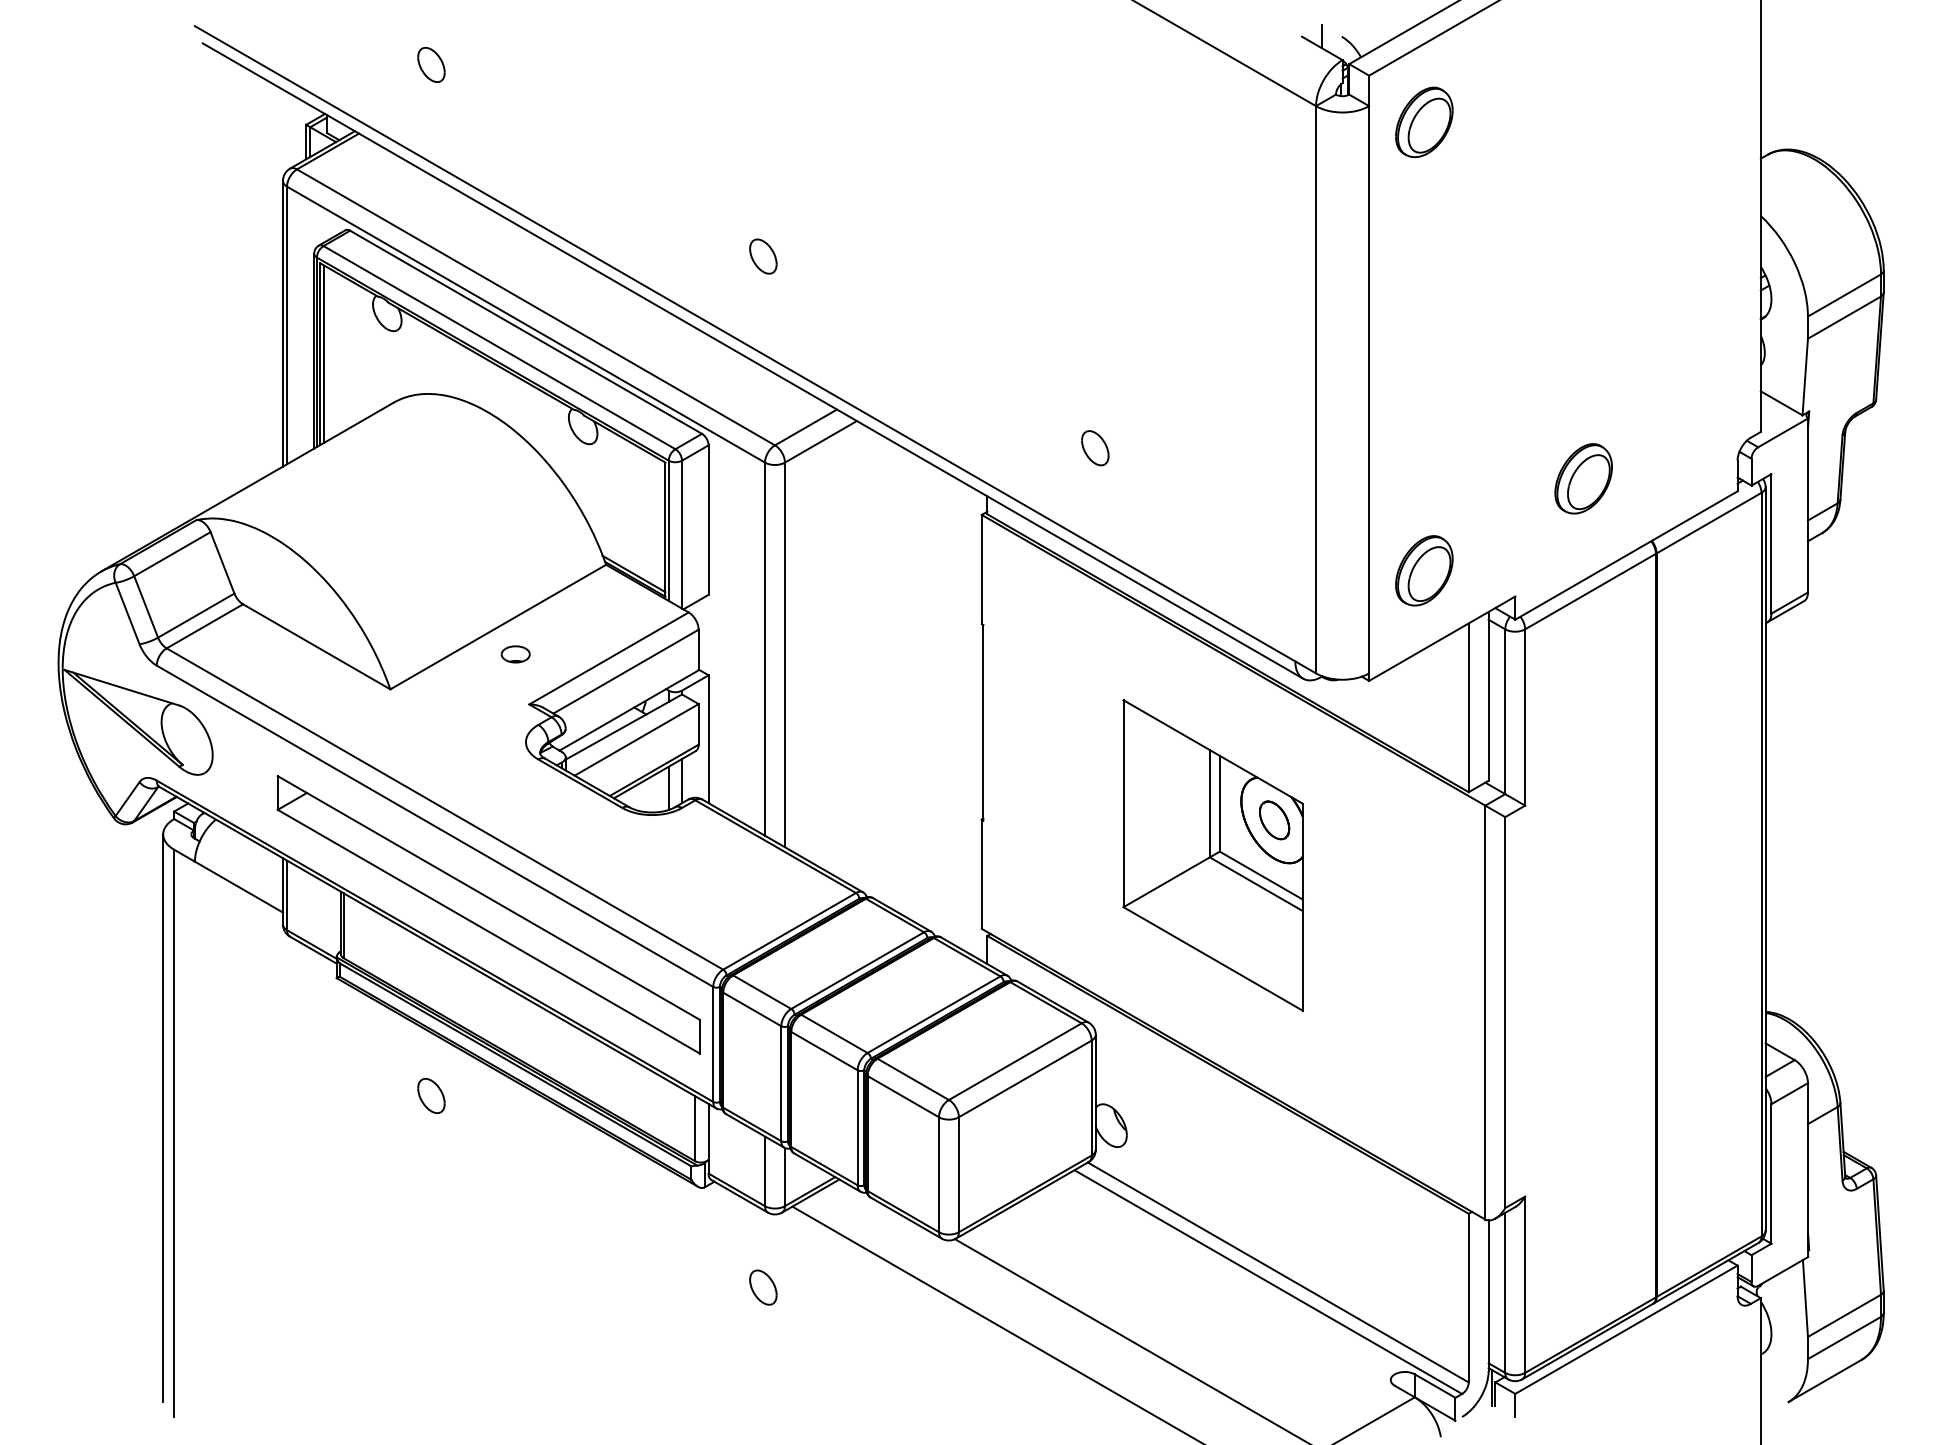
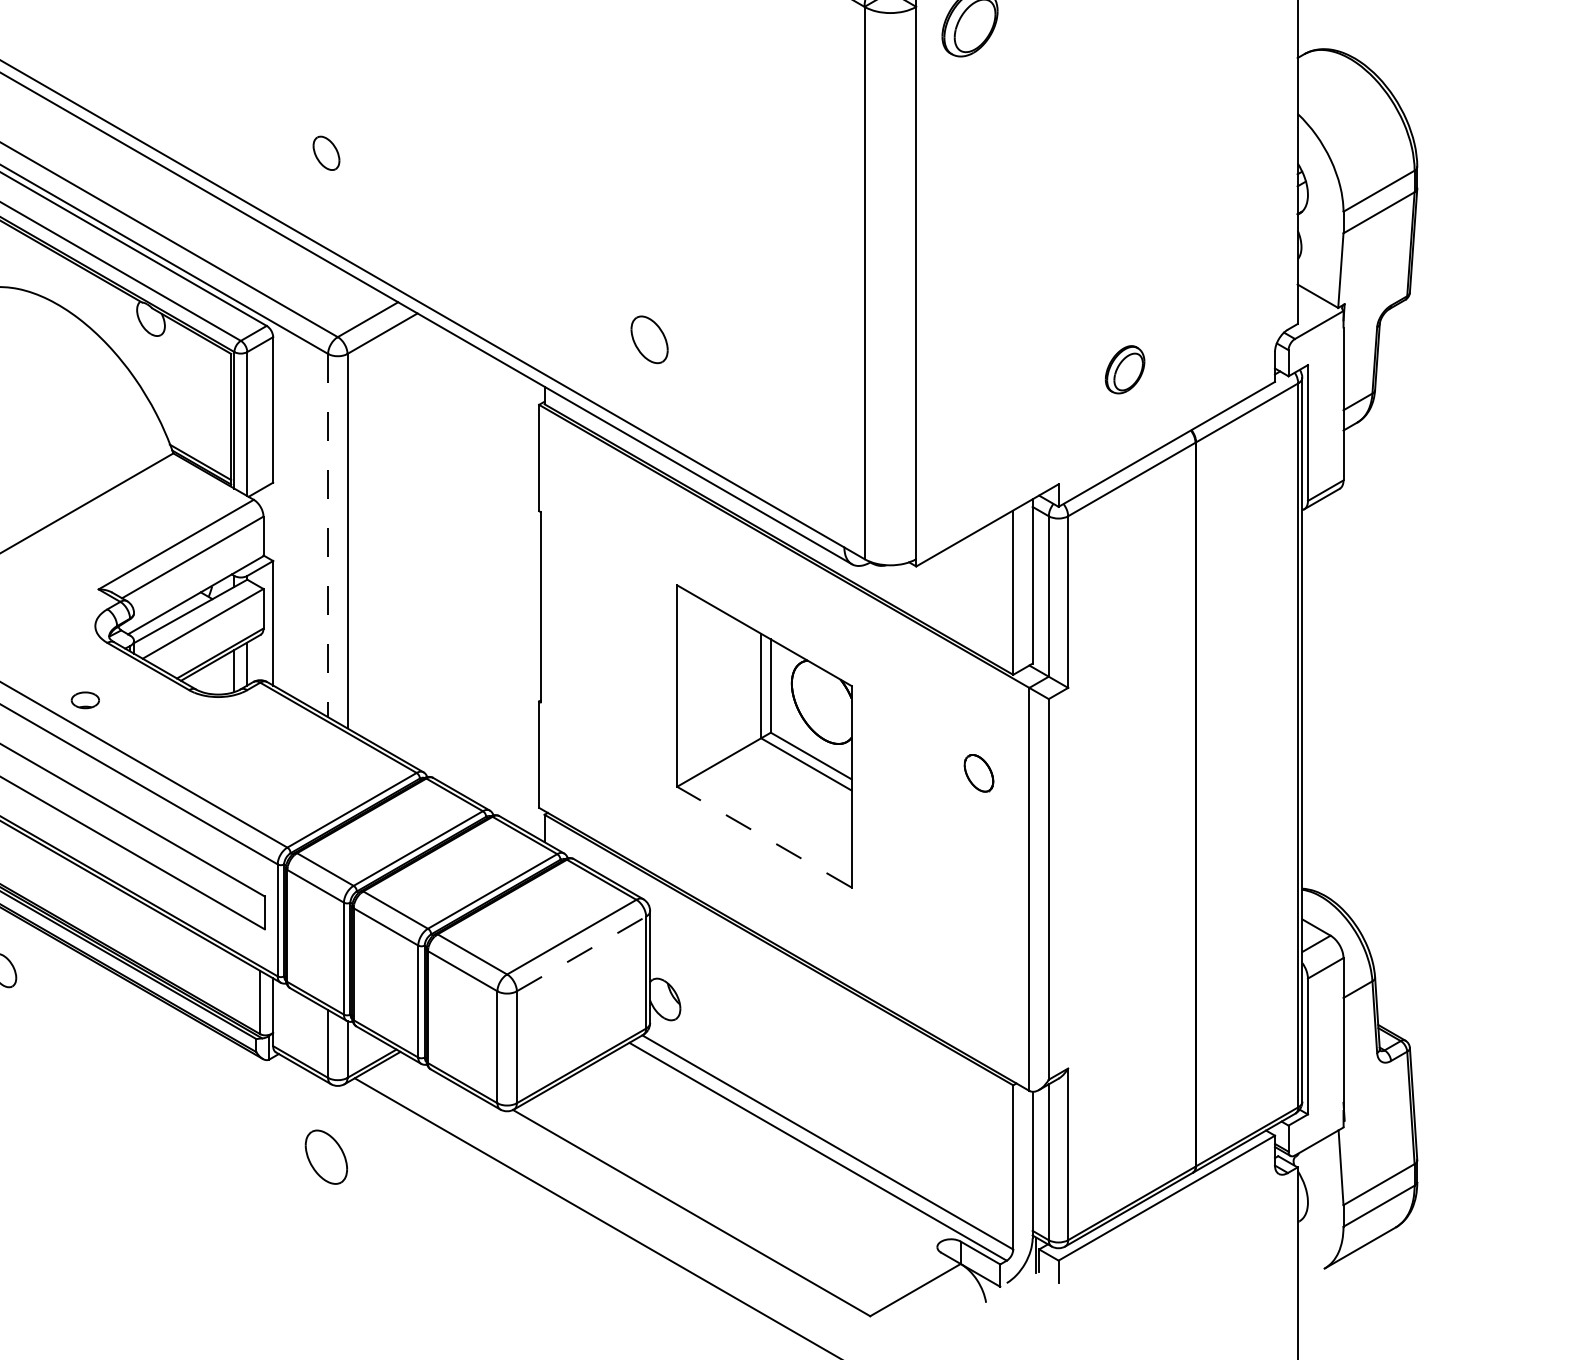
part: (1095, 448) -> (649, 340), size x1.4
part: (1583, 478) -> (1124, 369), size x0.7
part: (1424, 570) -> (970, 458), removed
line: (765, 649) -> (328, 535), solid -> dashed
part: (515, 654) -> (85, 700), moved
part: (1274, 820) -> (978, 773), moved
line: (1212, 958) -> (763, 836), solid -> dashed
line: (1025, 1078) -> (581, 953), solid -> dashed
part: (763, 1287) -> (326, 1157), size x1.6

